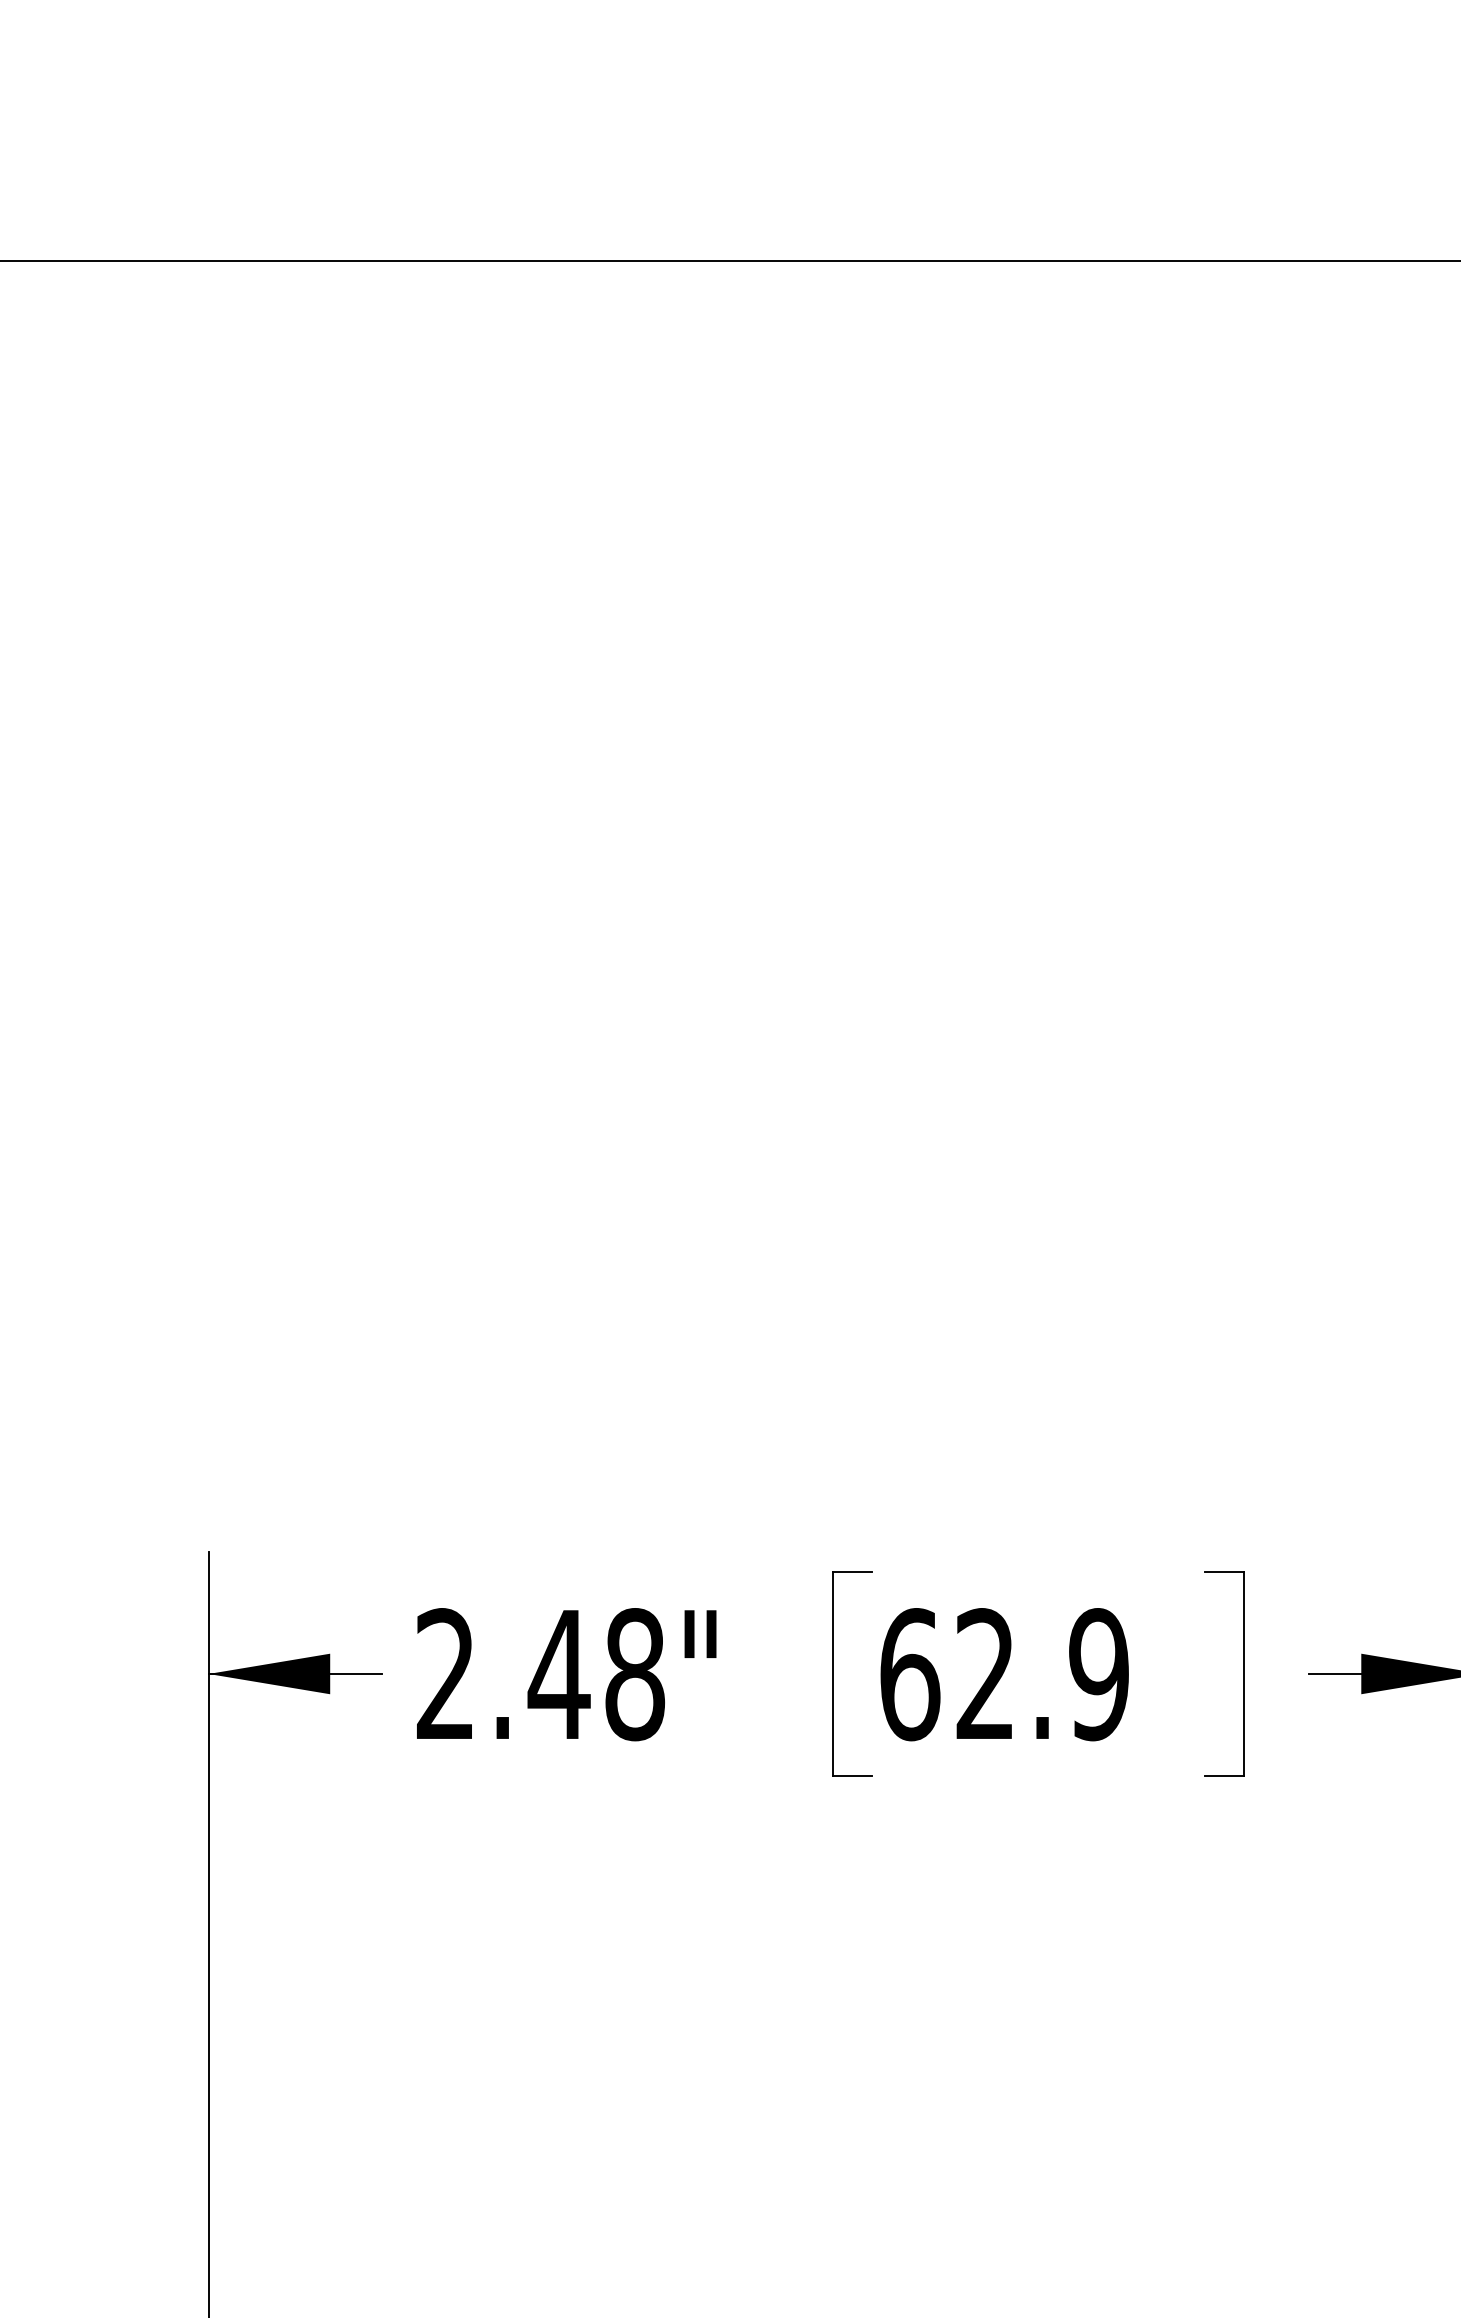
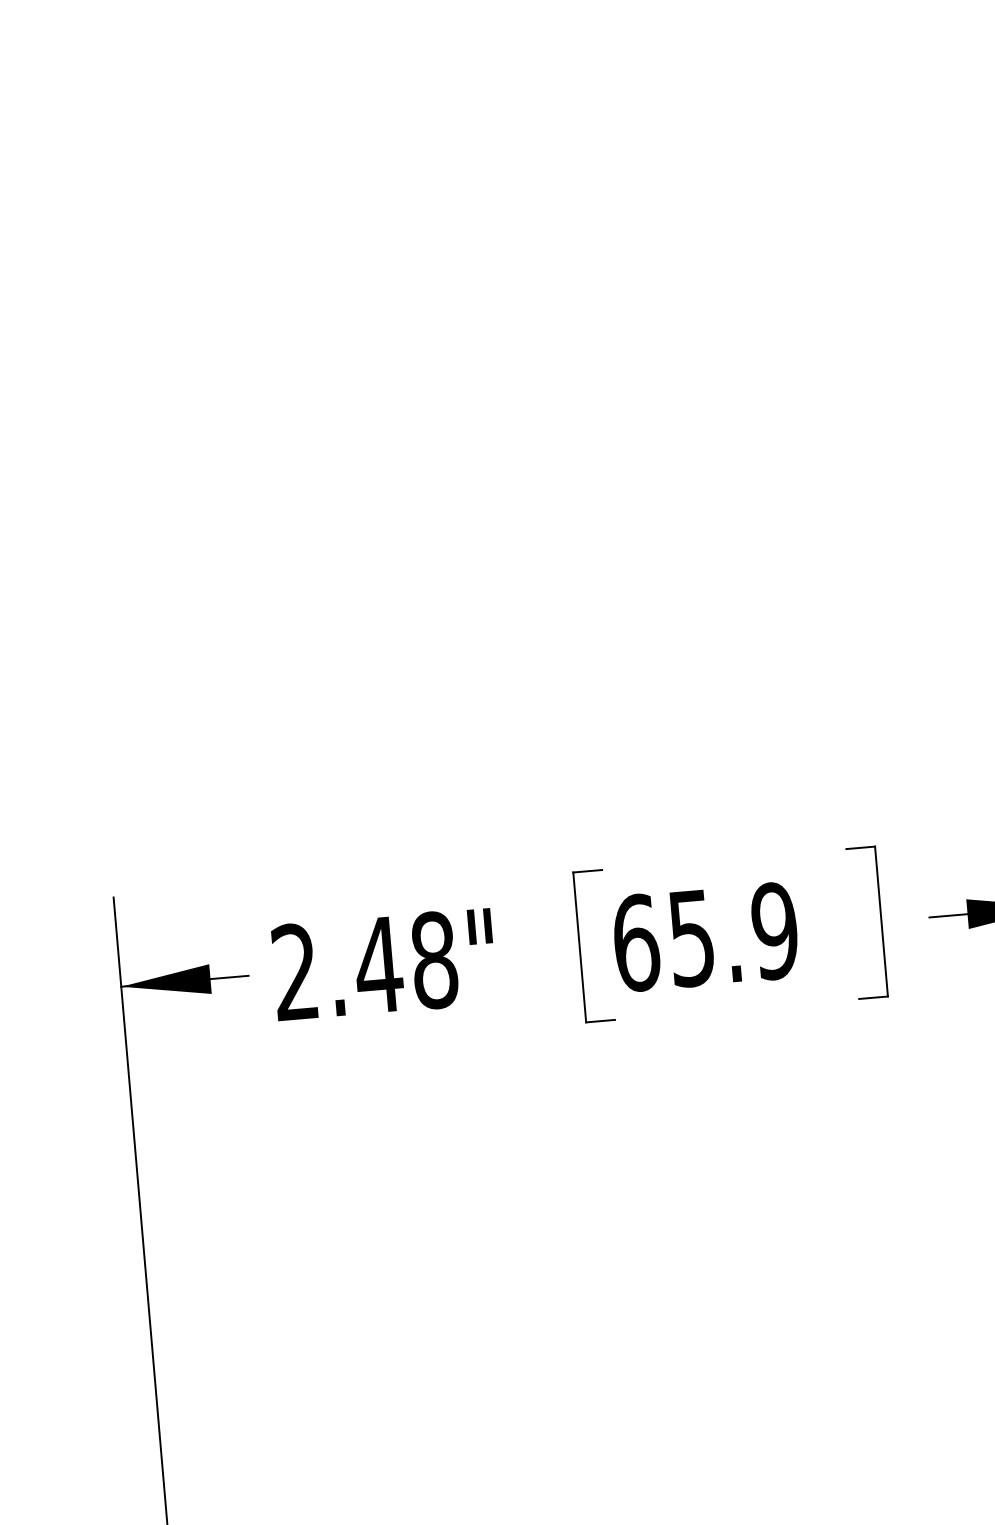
text: (984, 1674) -> (690, 938), 62.9 -> 65.9

